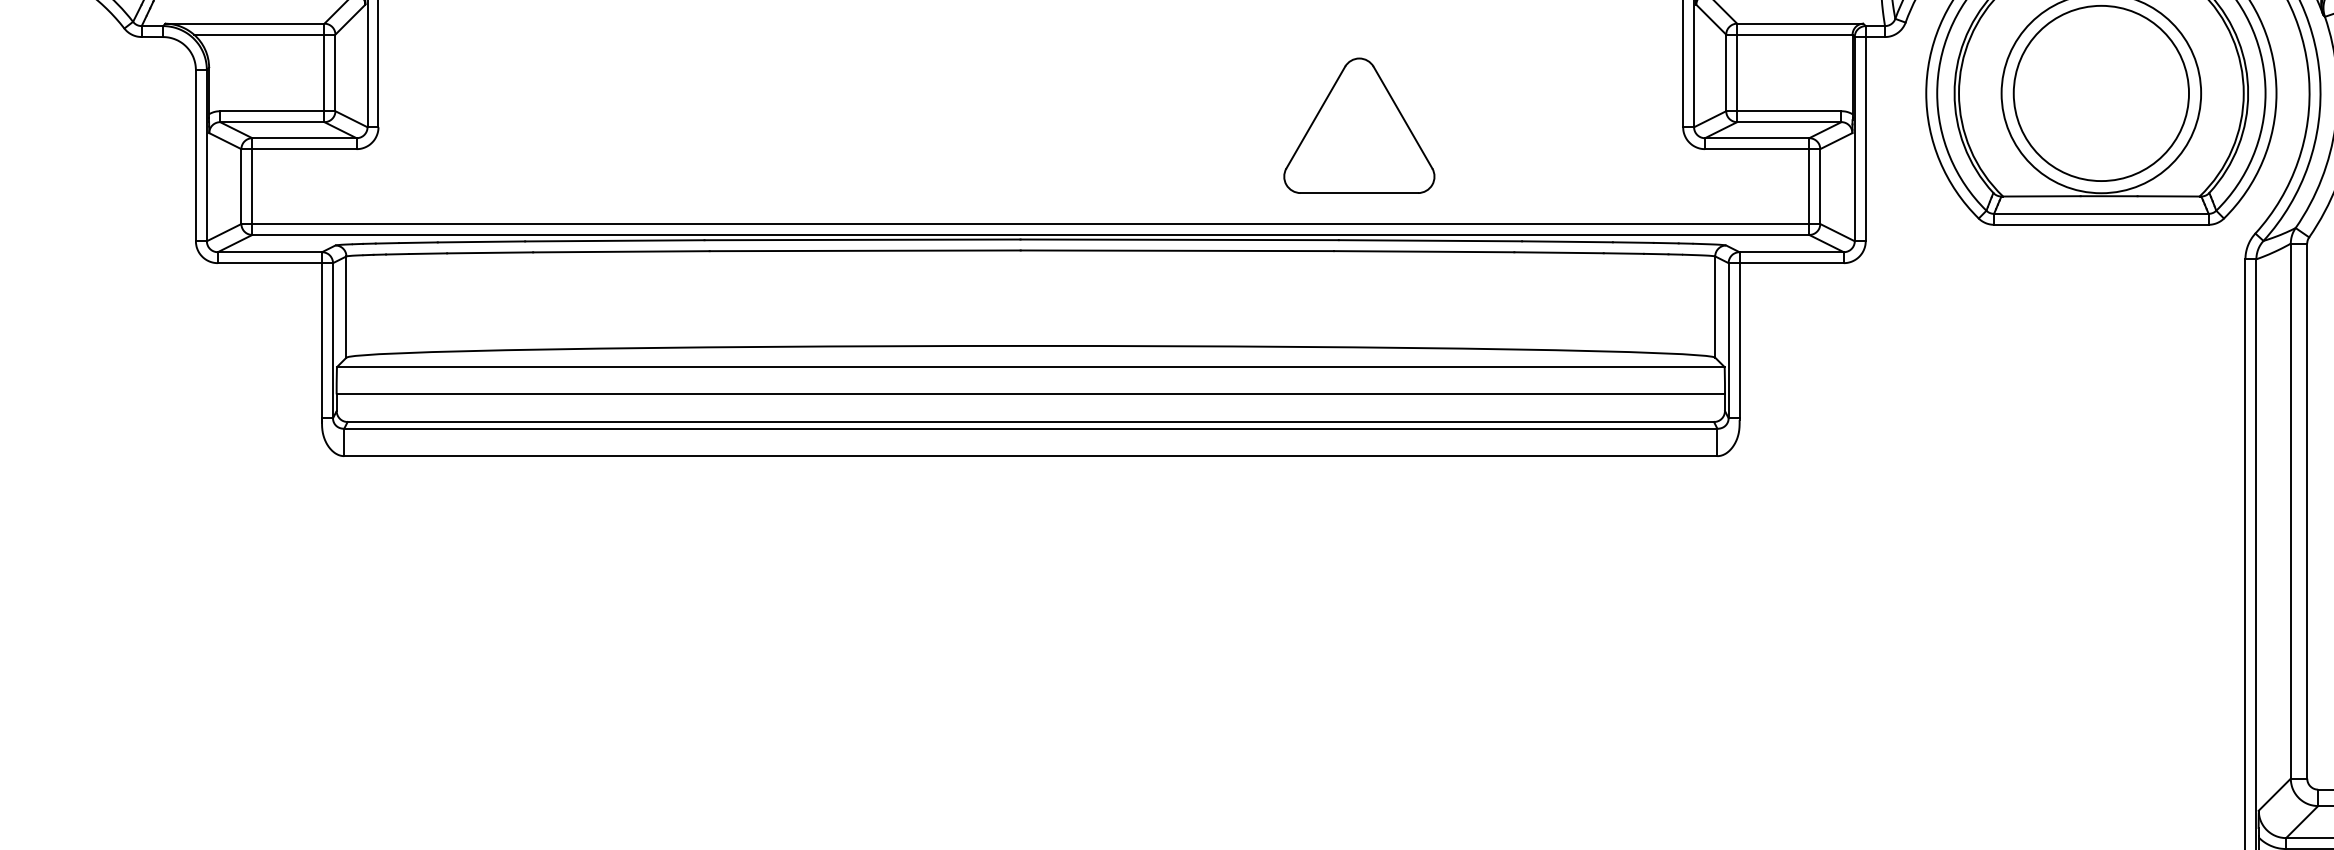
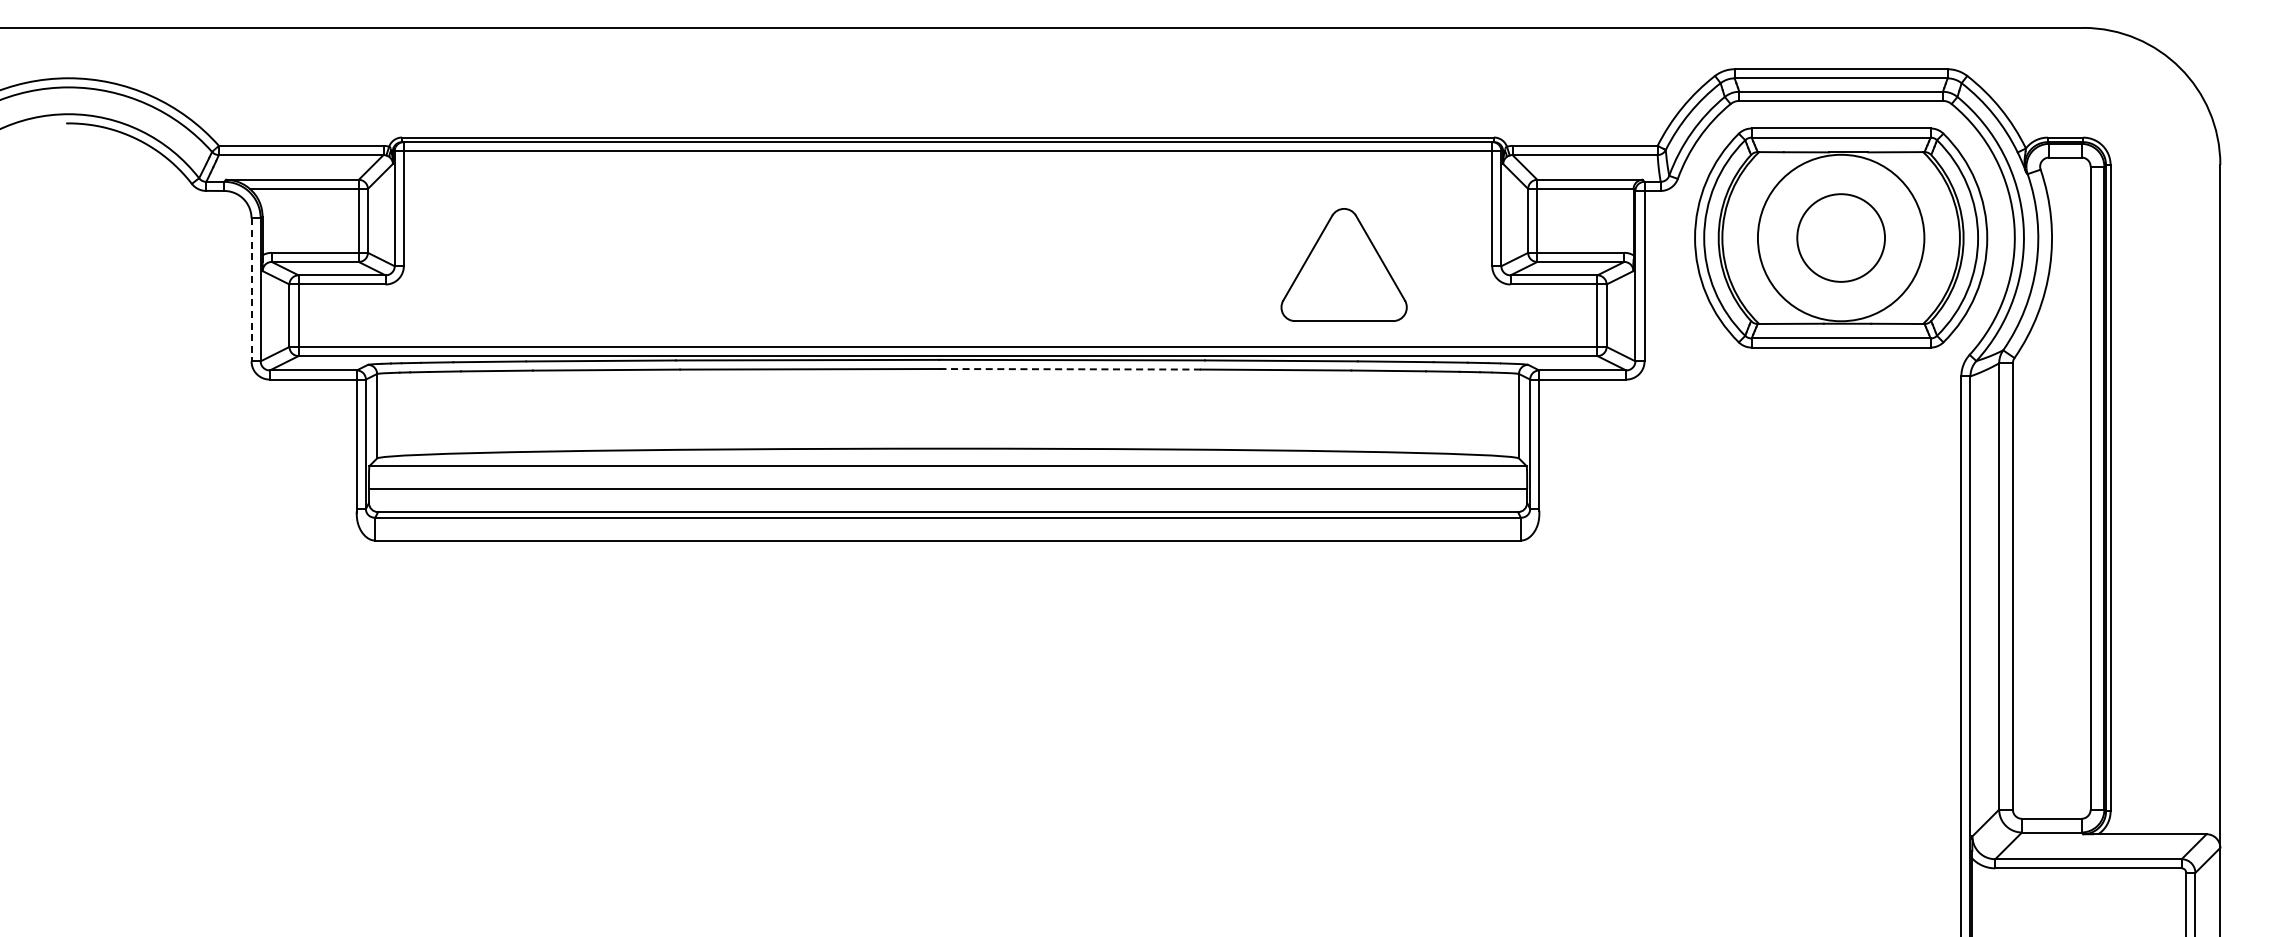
circle: (2101, 92) -> (1841, 237), size x0.6
part: (1358, 125) -> (1343, 264), moved
line: (195, 156) -> (251, 290), solid -> dashed
line: (1177, 251) -> (1070, 369), solid -> dashed

